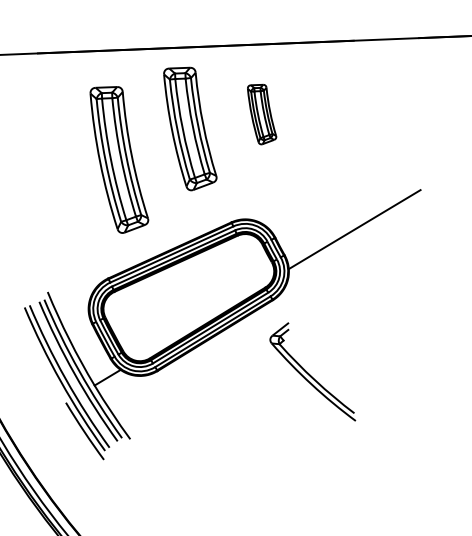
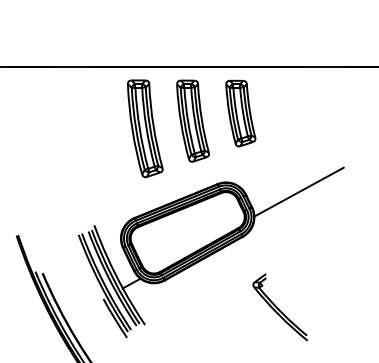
part: (261, 114) -> (240, 113), size x1.67
part: (119, 159) -> (145, 128), moved
part: (311, 372) -> (279, 307), moved

